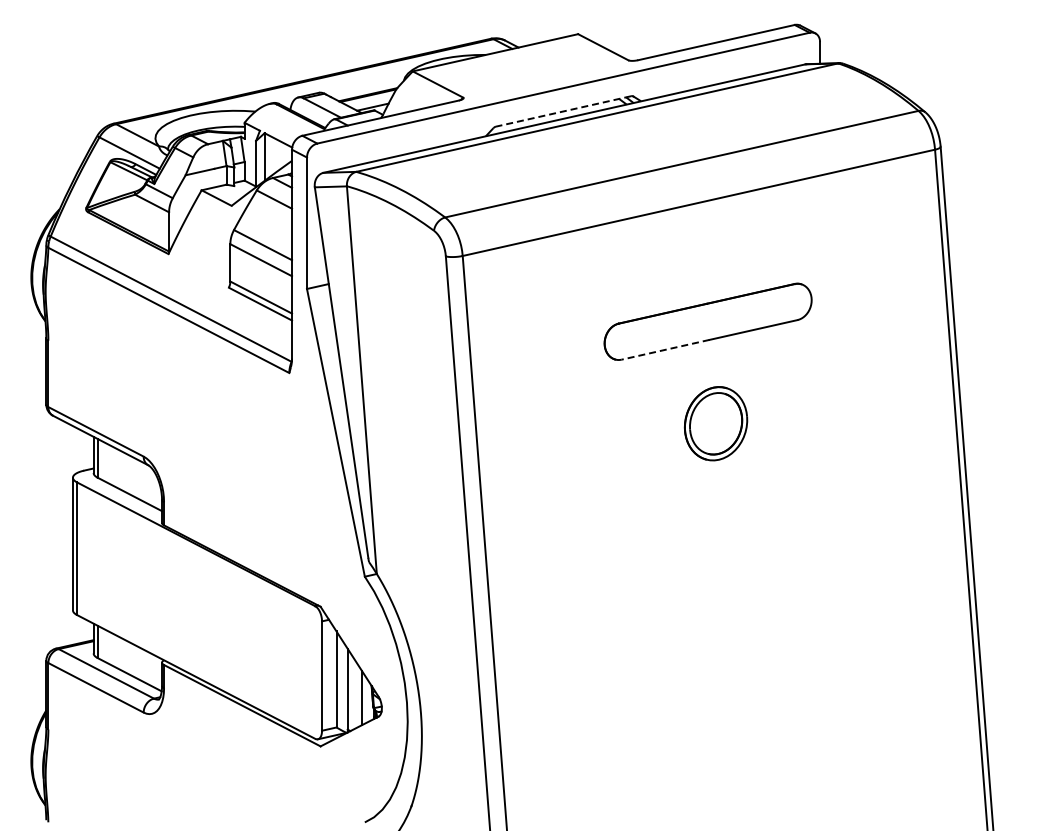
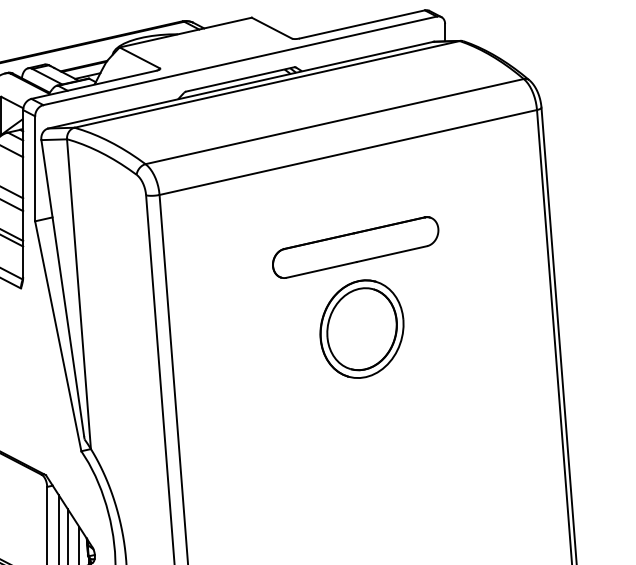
line: (563, 111) -> (240, 79), dashed -> solid
line: (665, 349) -> (321, 269), dashed -> solid
part: (715, 423) -> (361, 328), size x1.67

